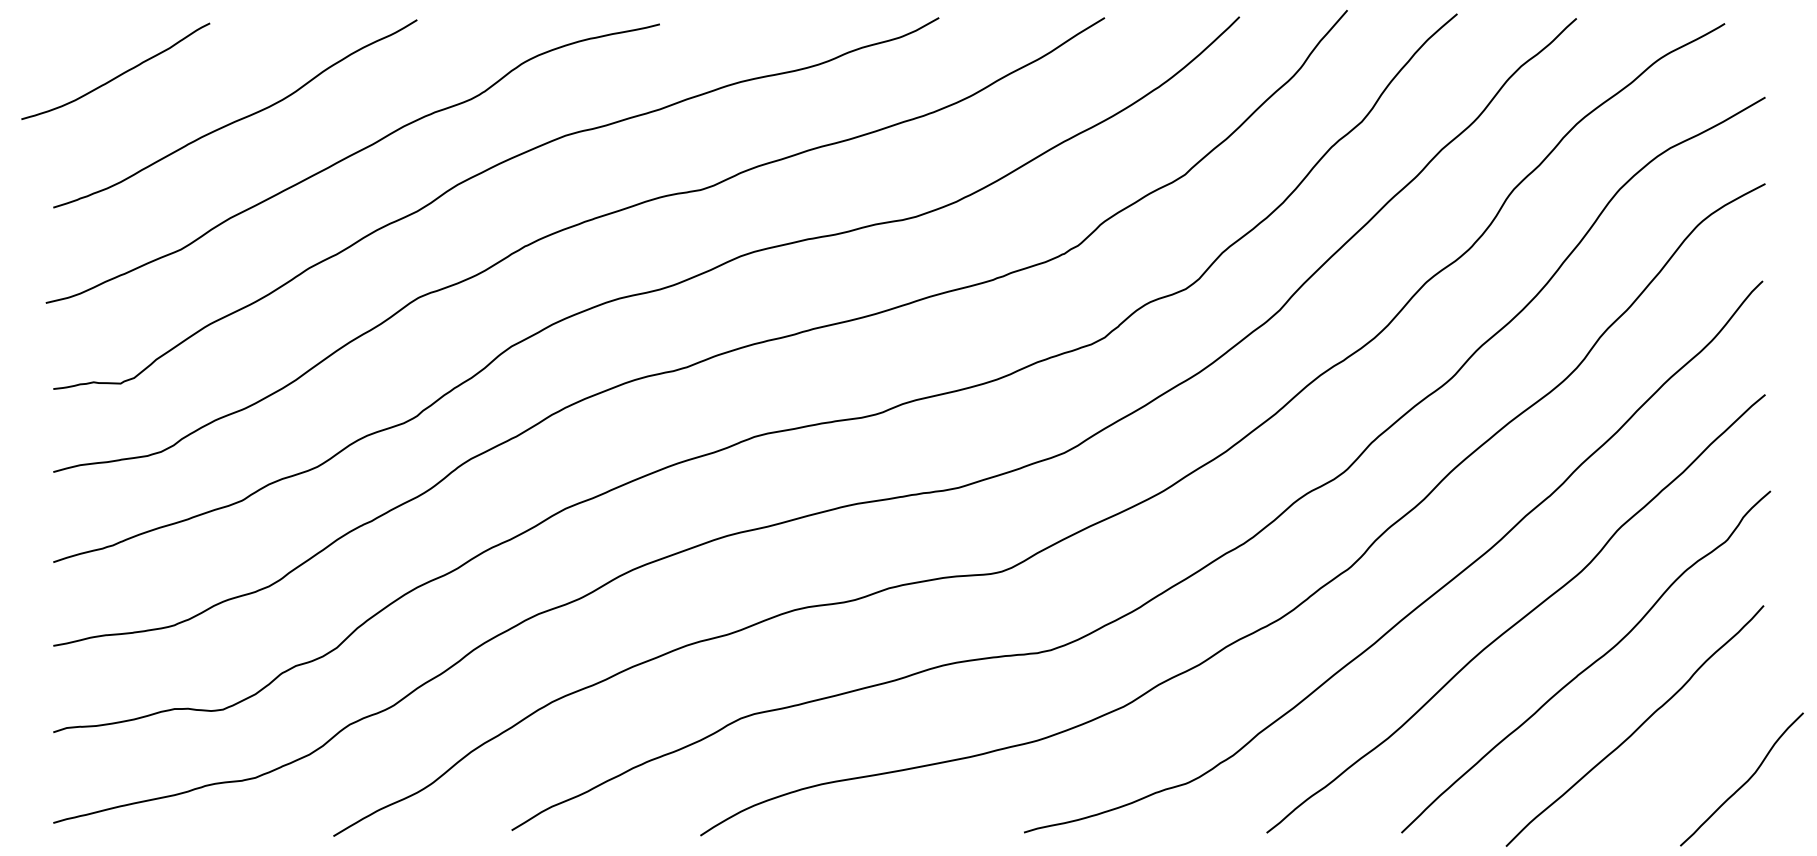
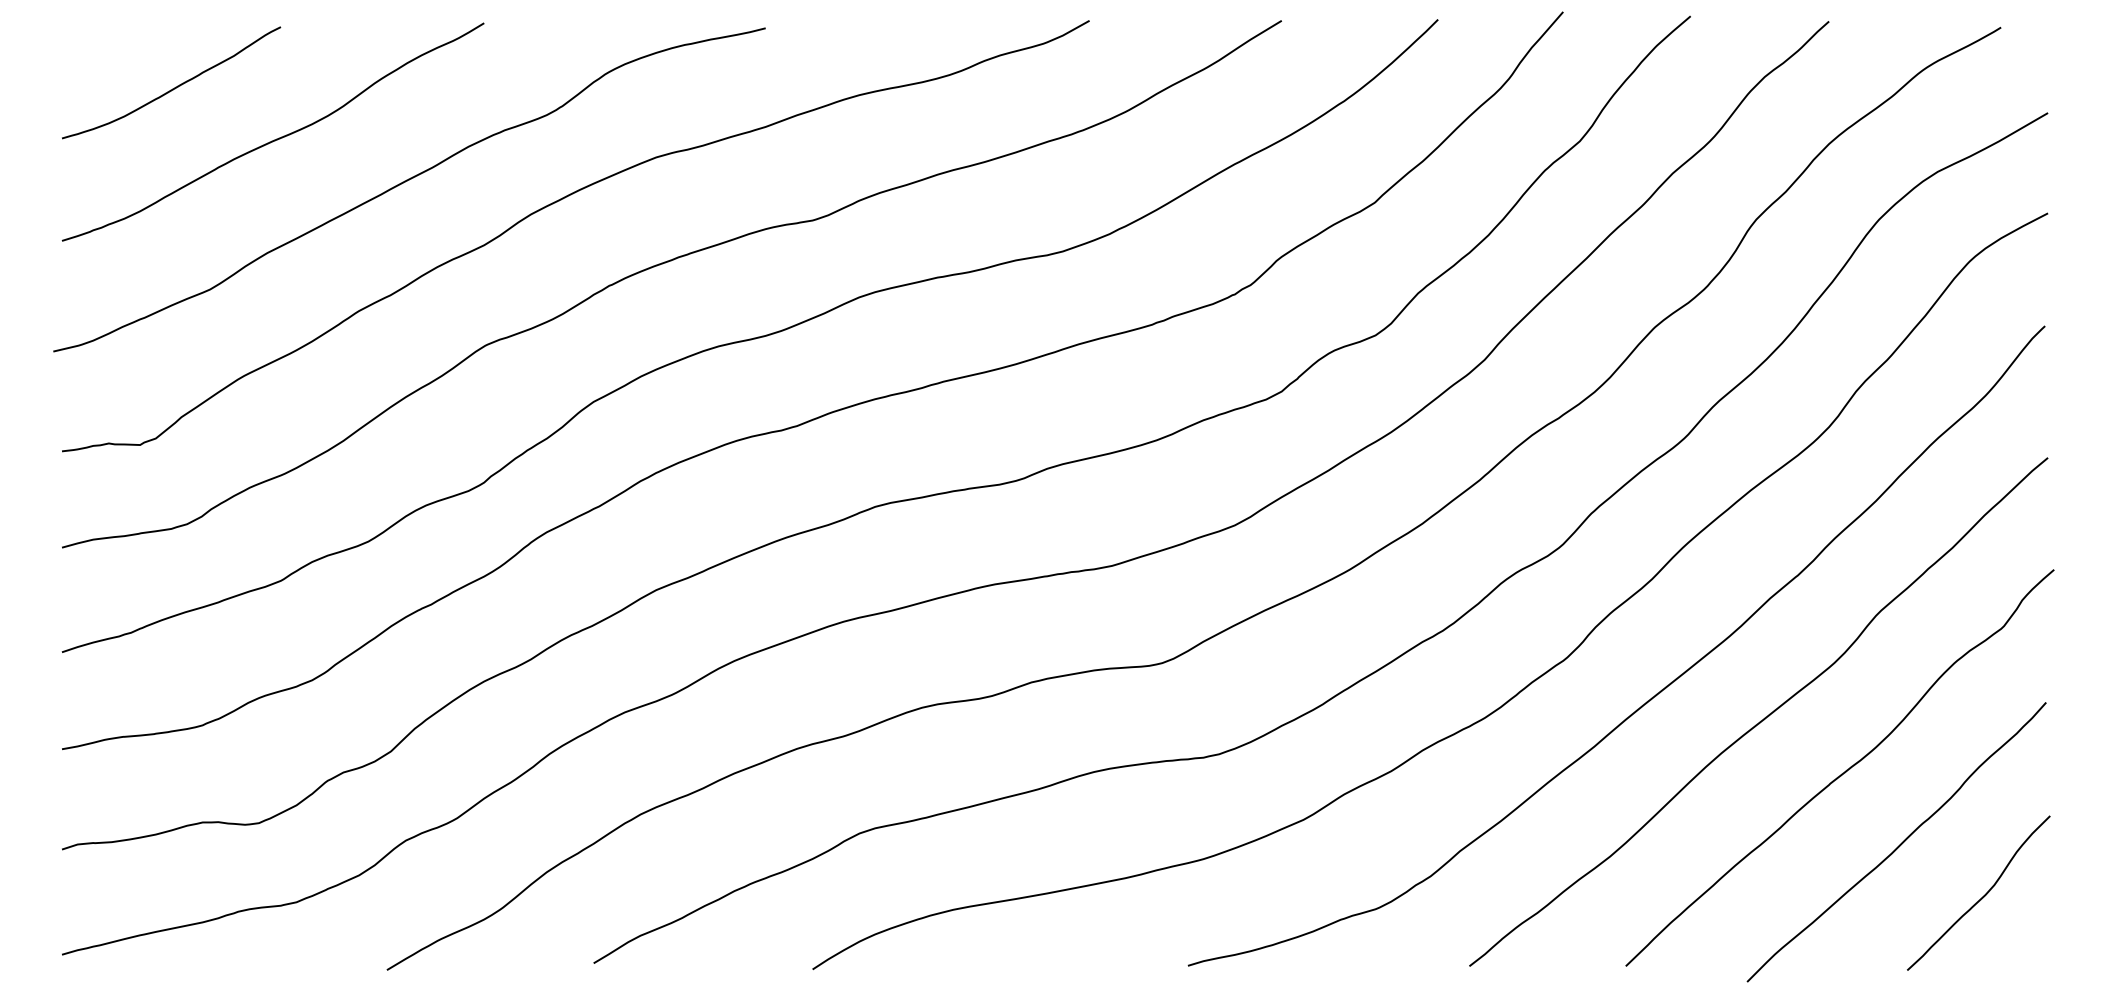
curve: (119, 74) -> (175, 86), moved
curve: (1745, 782) -> (1982, 896), moved

